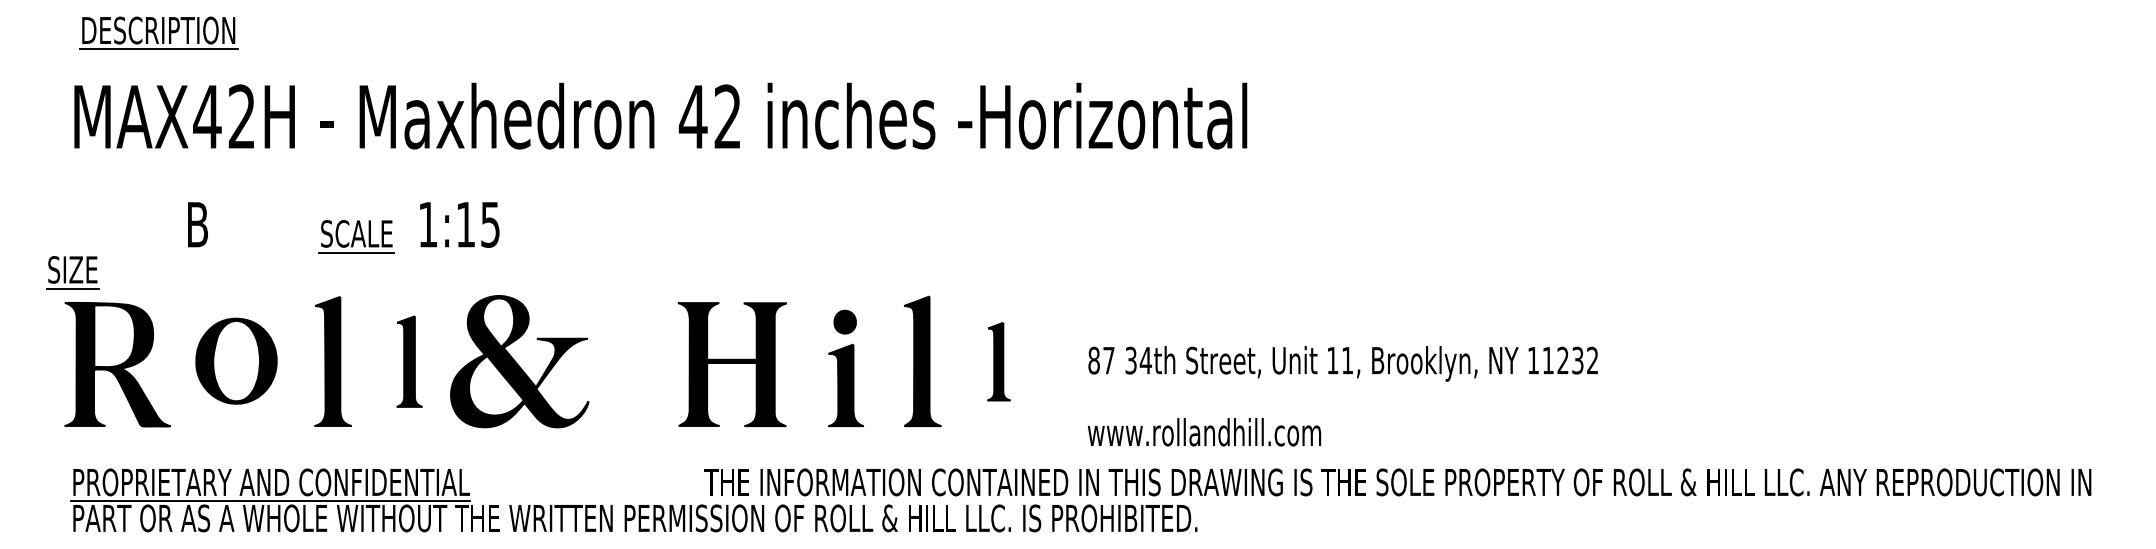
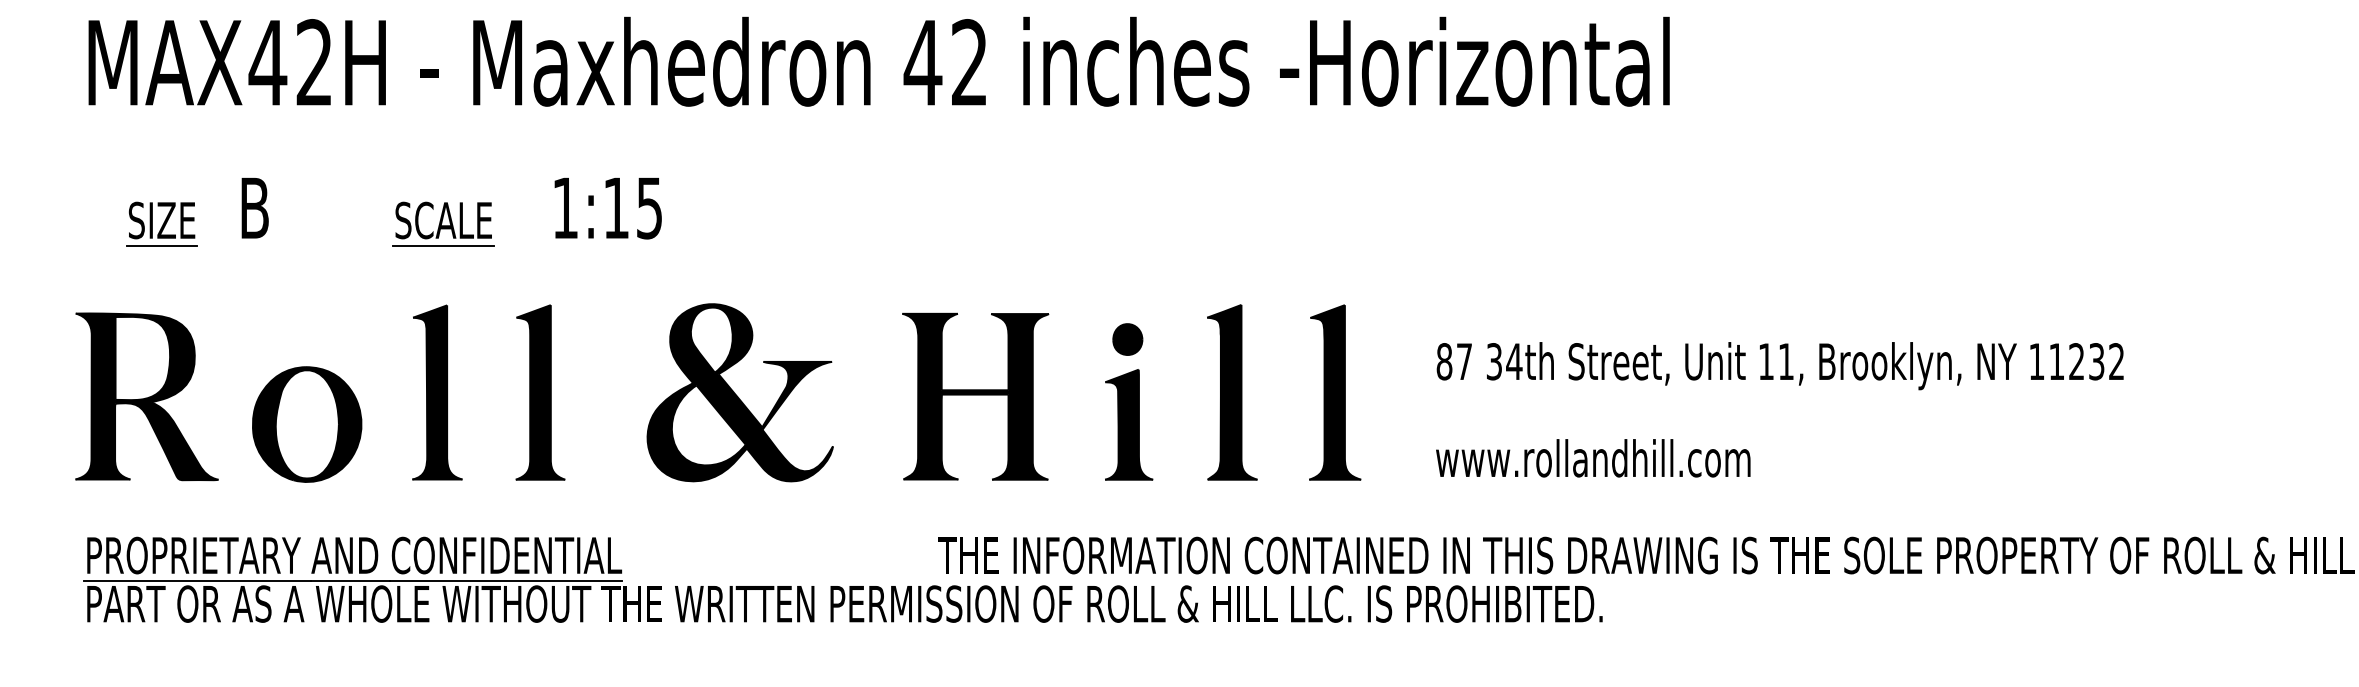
part: (356, 236) -> (443, 224), moved
part: (72, 272) -> (161, 224), moved
part: (236, 360) -> (307, 423), moved
part: (409, 361) -> (540, 392), size x1.43
part: (519, 361) -> (739, 392), moved
part: (998, 361) -> (1334, 392), size x1.67
text: (1342, 396) -> (1779, 410), moved

